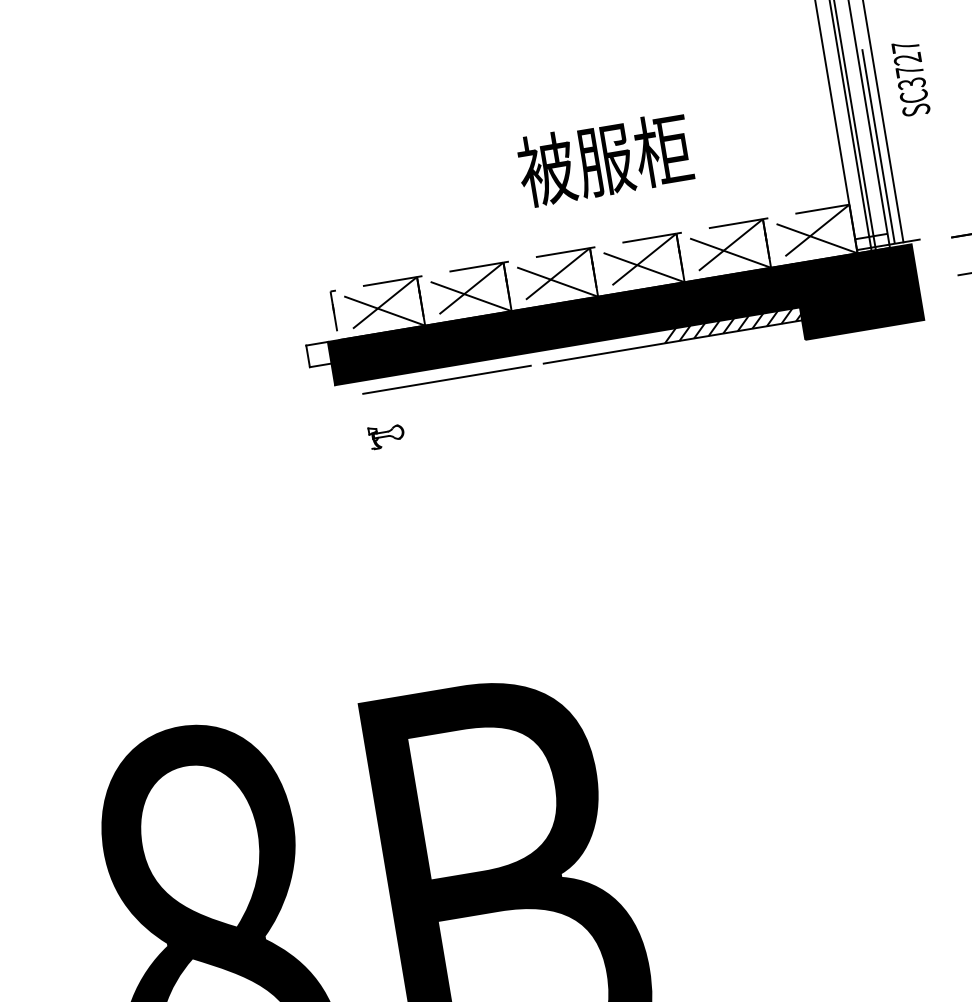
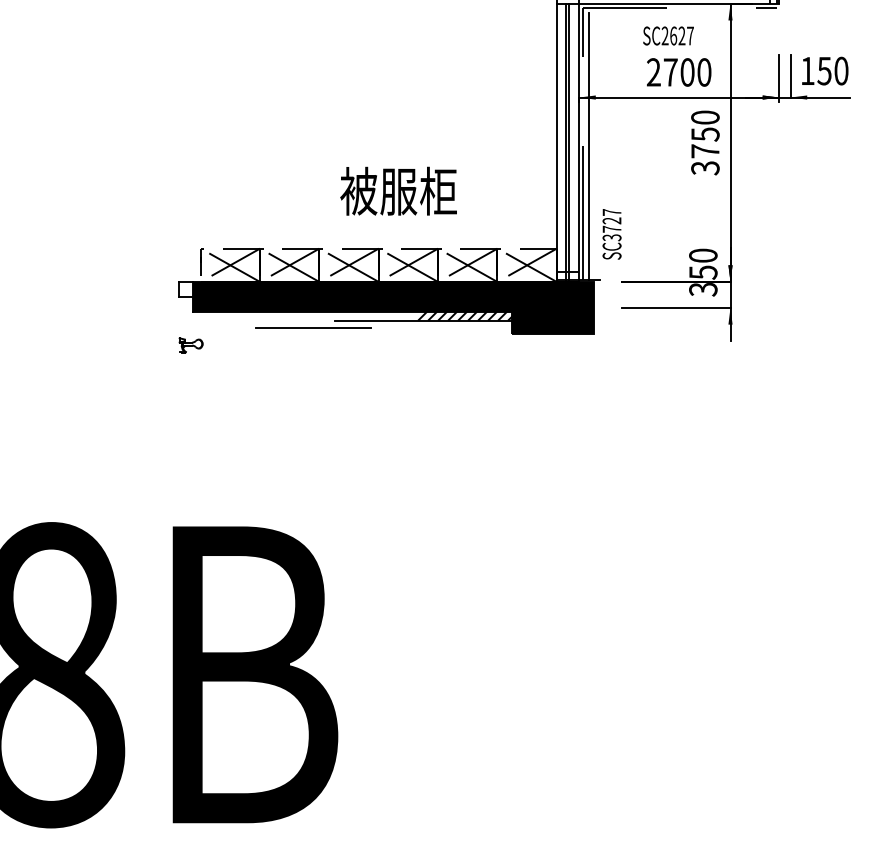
text: (910, 78) -> (611, 234), moved
line: (446, 379) -> (313, 327), moved
part: (385, 436) -> (190, 345), moved

